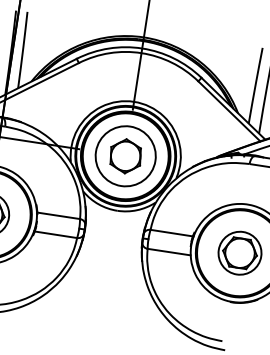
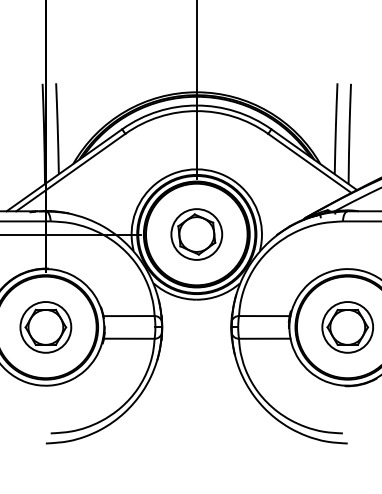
circle: (125, 156) -> (196, 234), size x0.71

